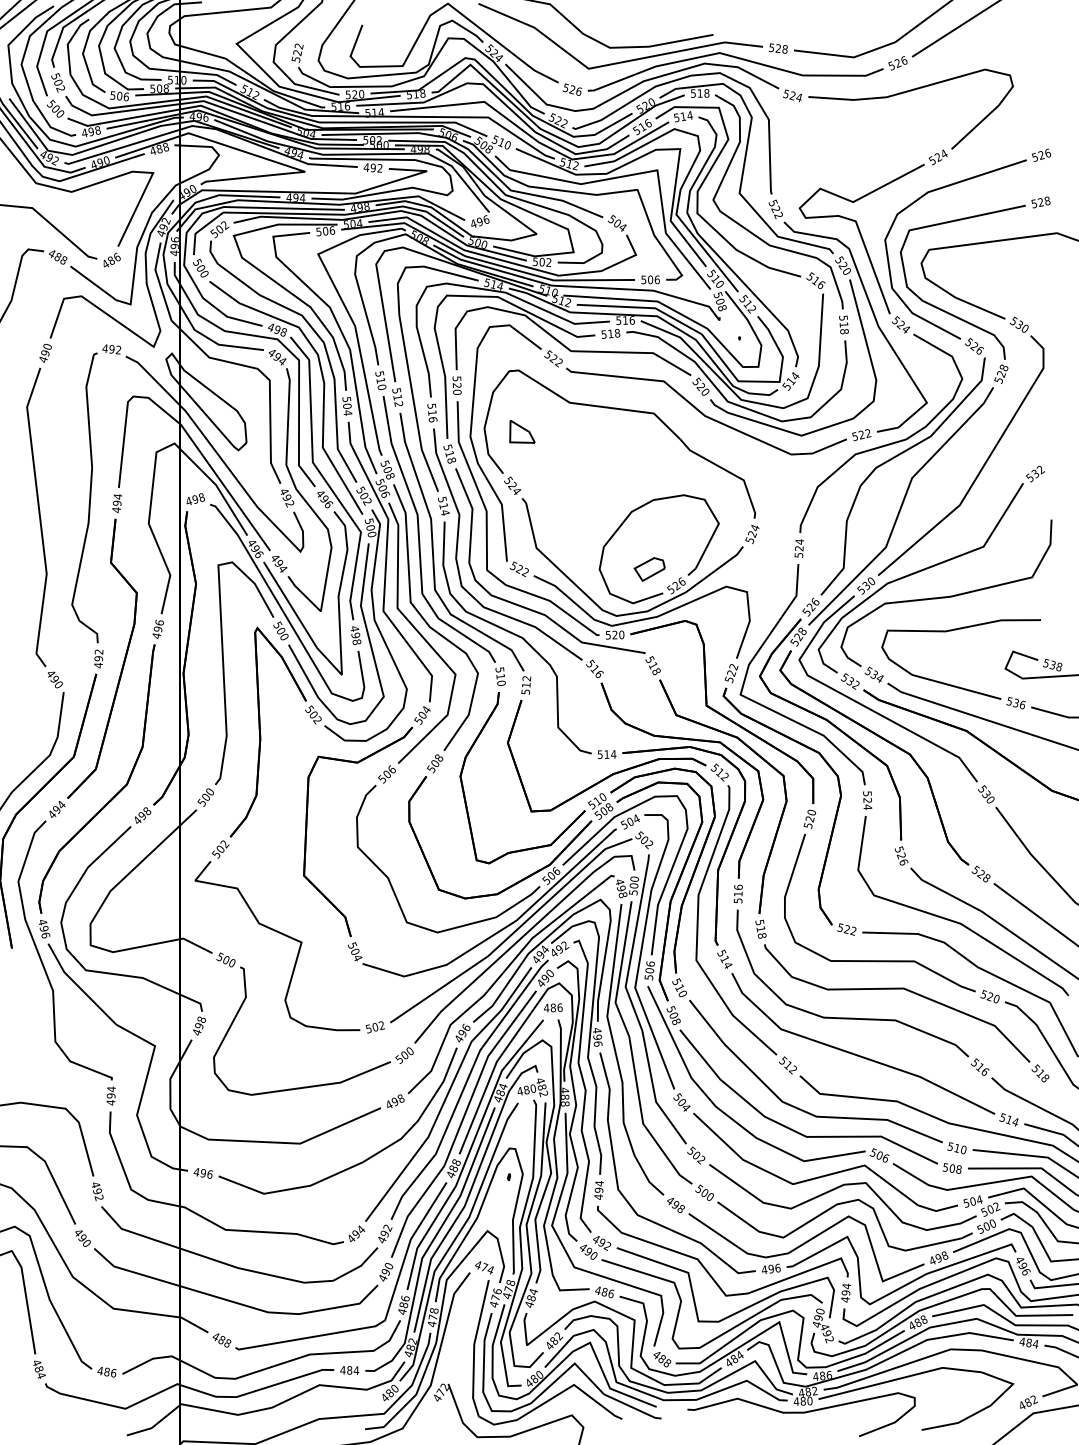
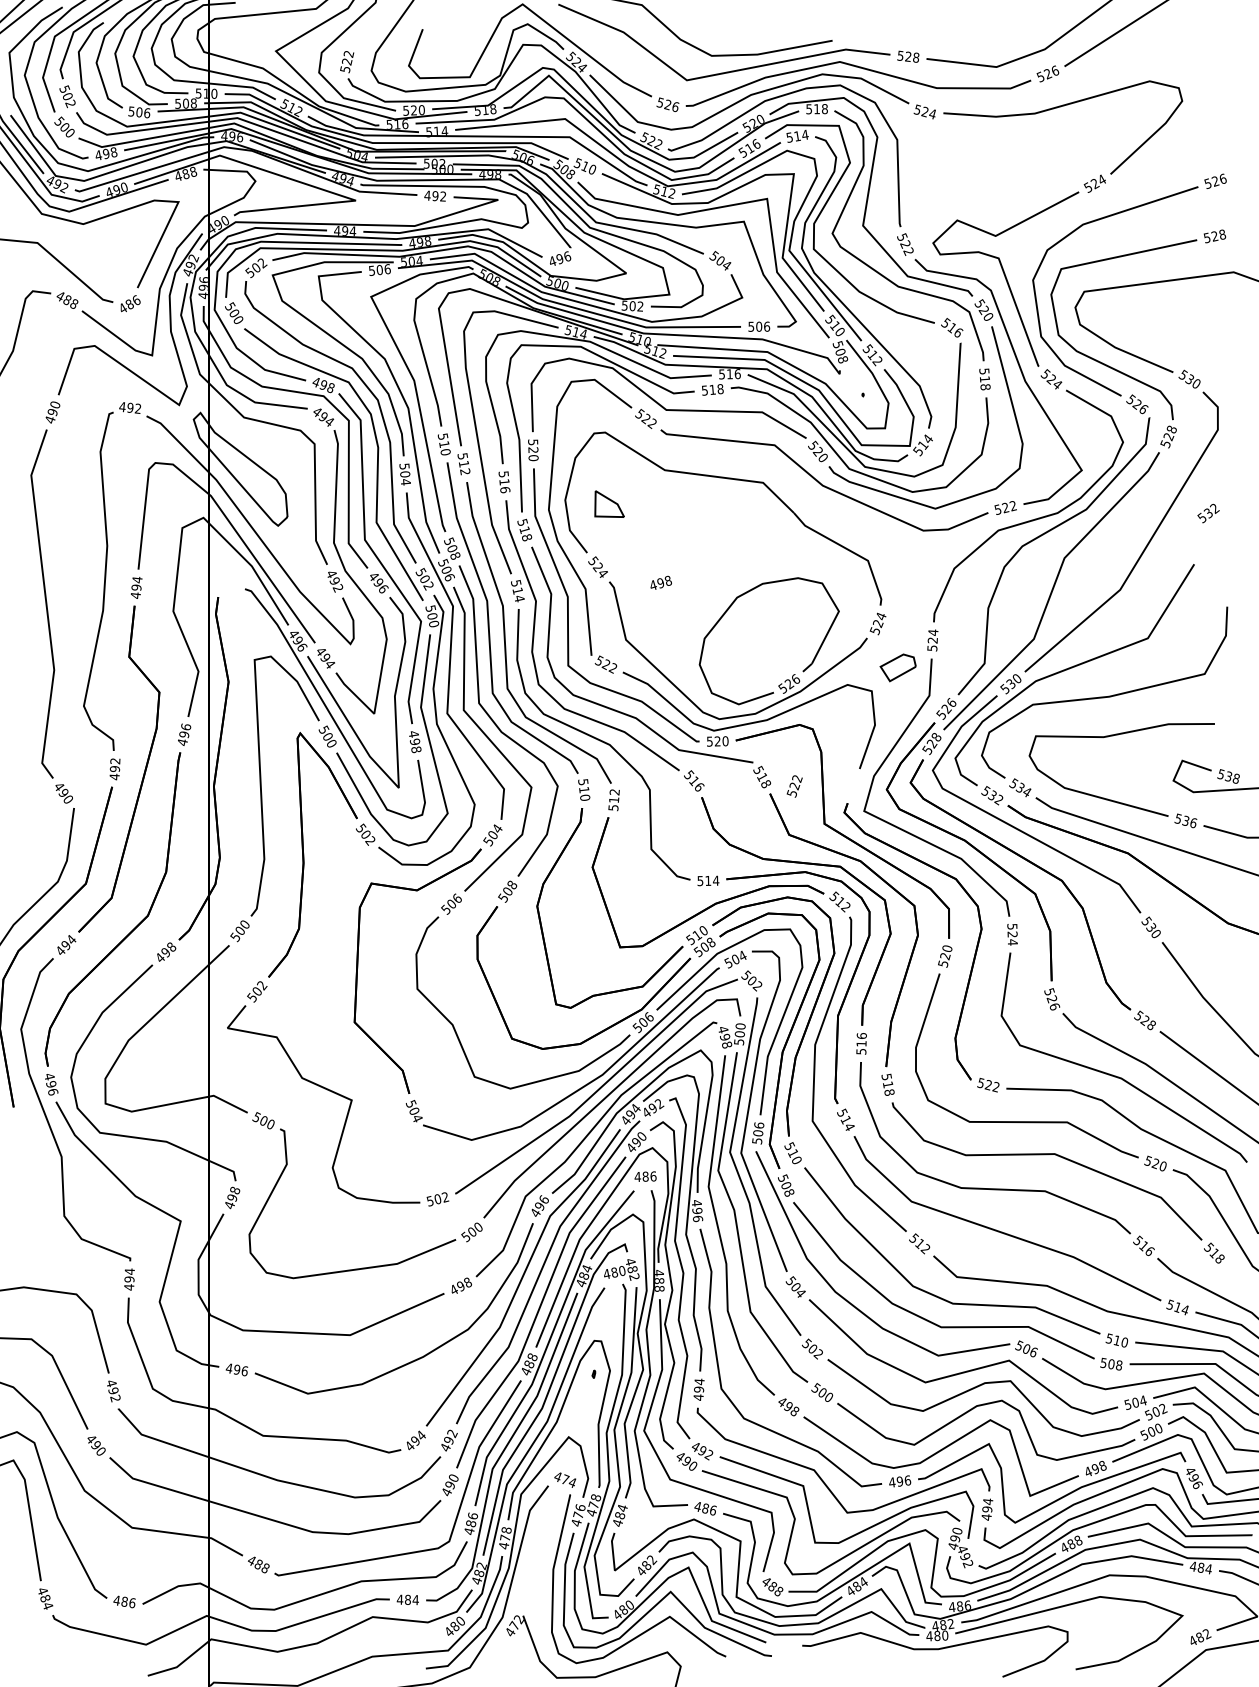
text: (1035, 474) -> (1208, 513), moved
text: (195, 498) -> (660, 582), moved
part: (649, 569) -> (897, 667), moved
text: (731, 673) -> (794, 786), moved

